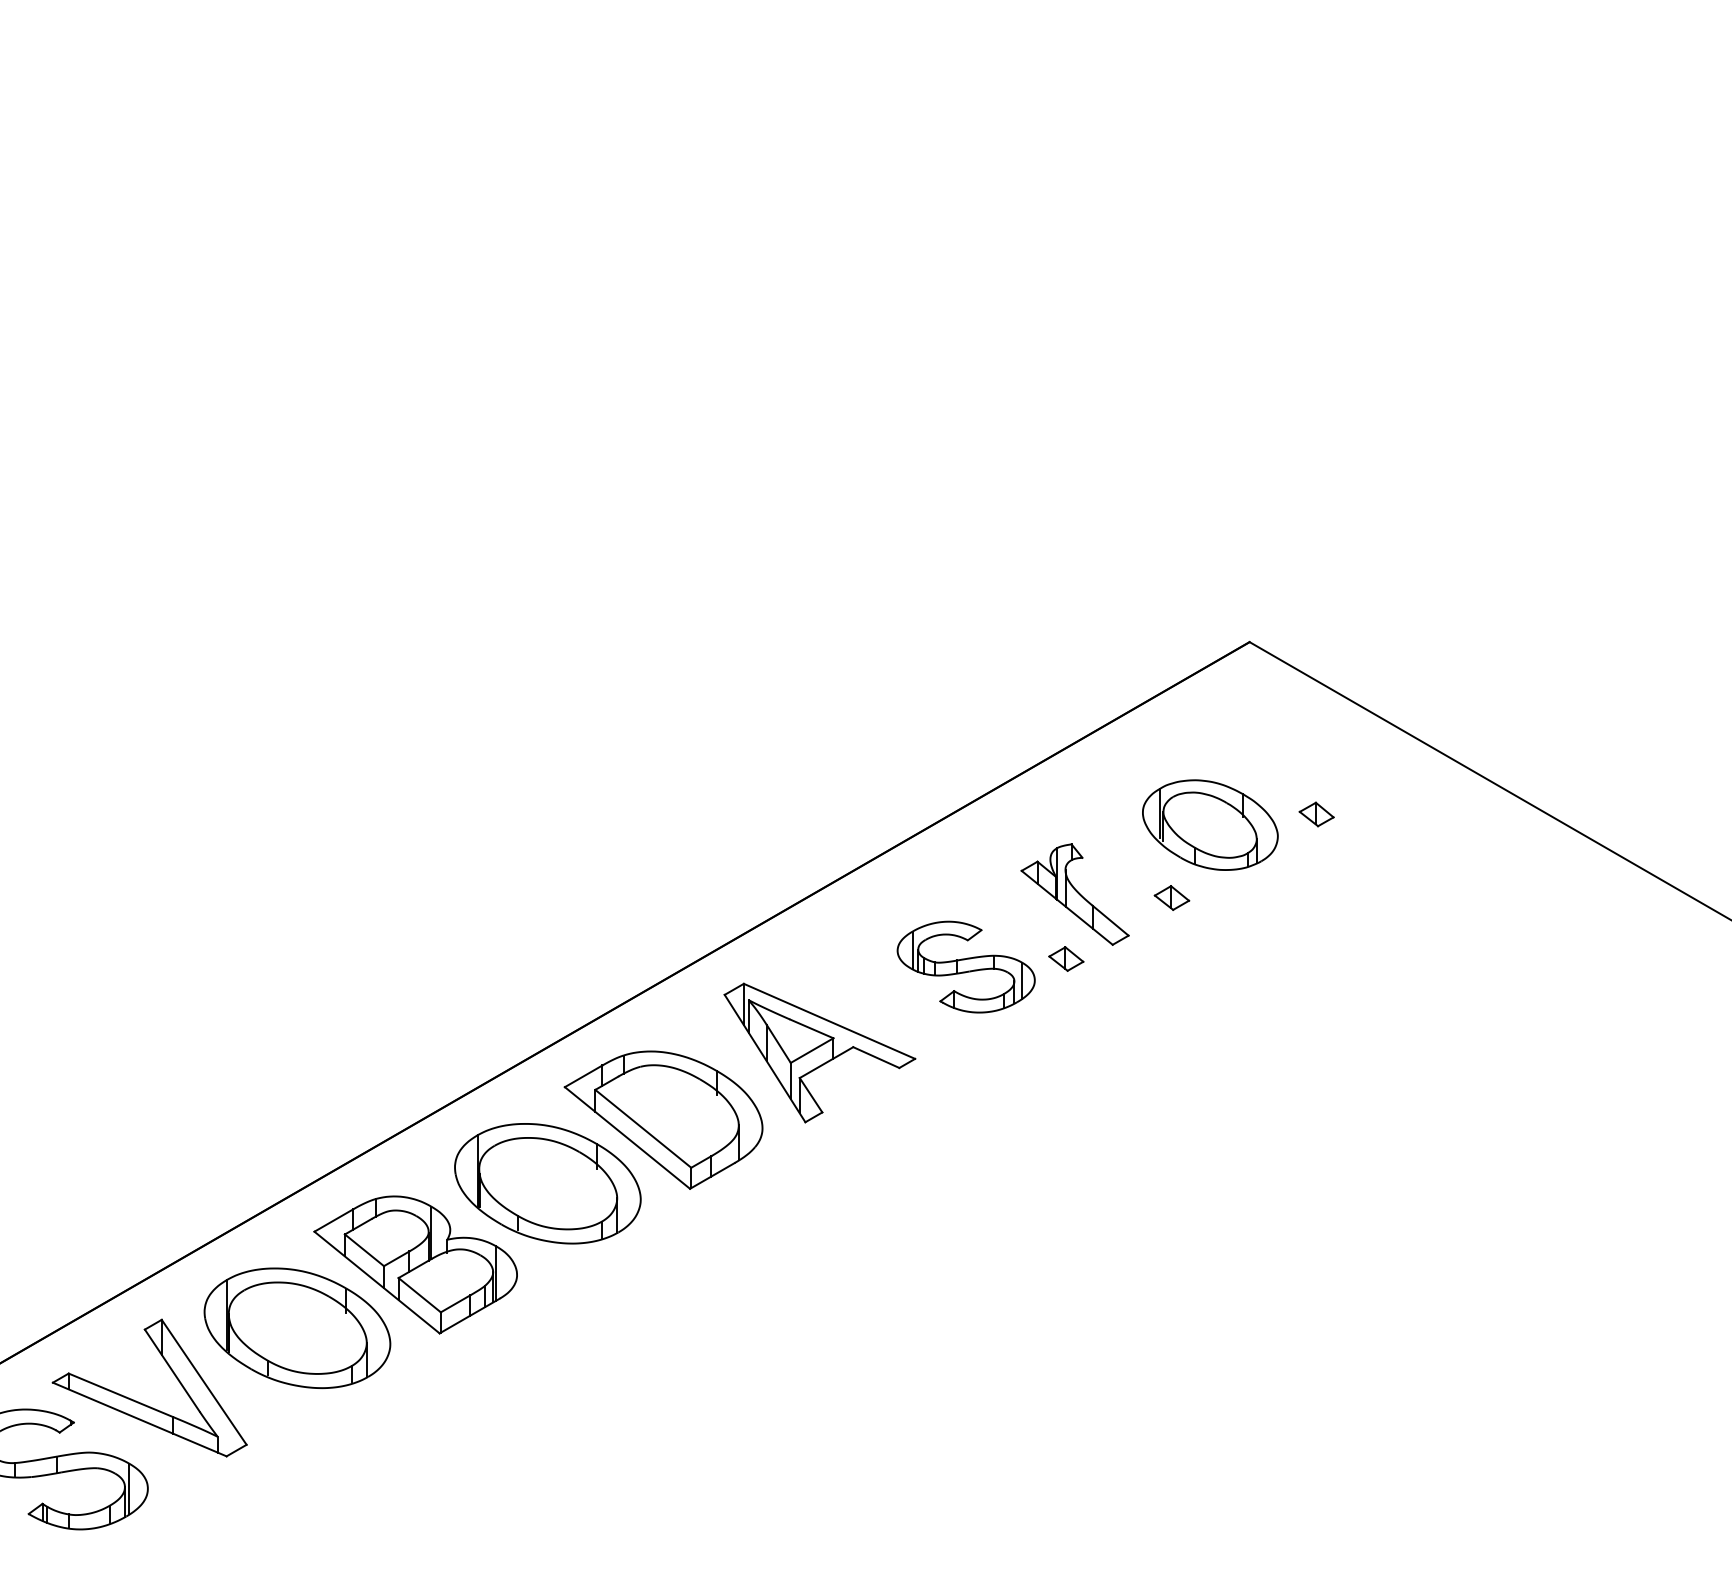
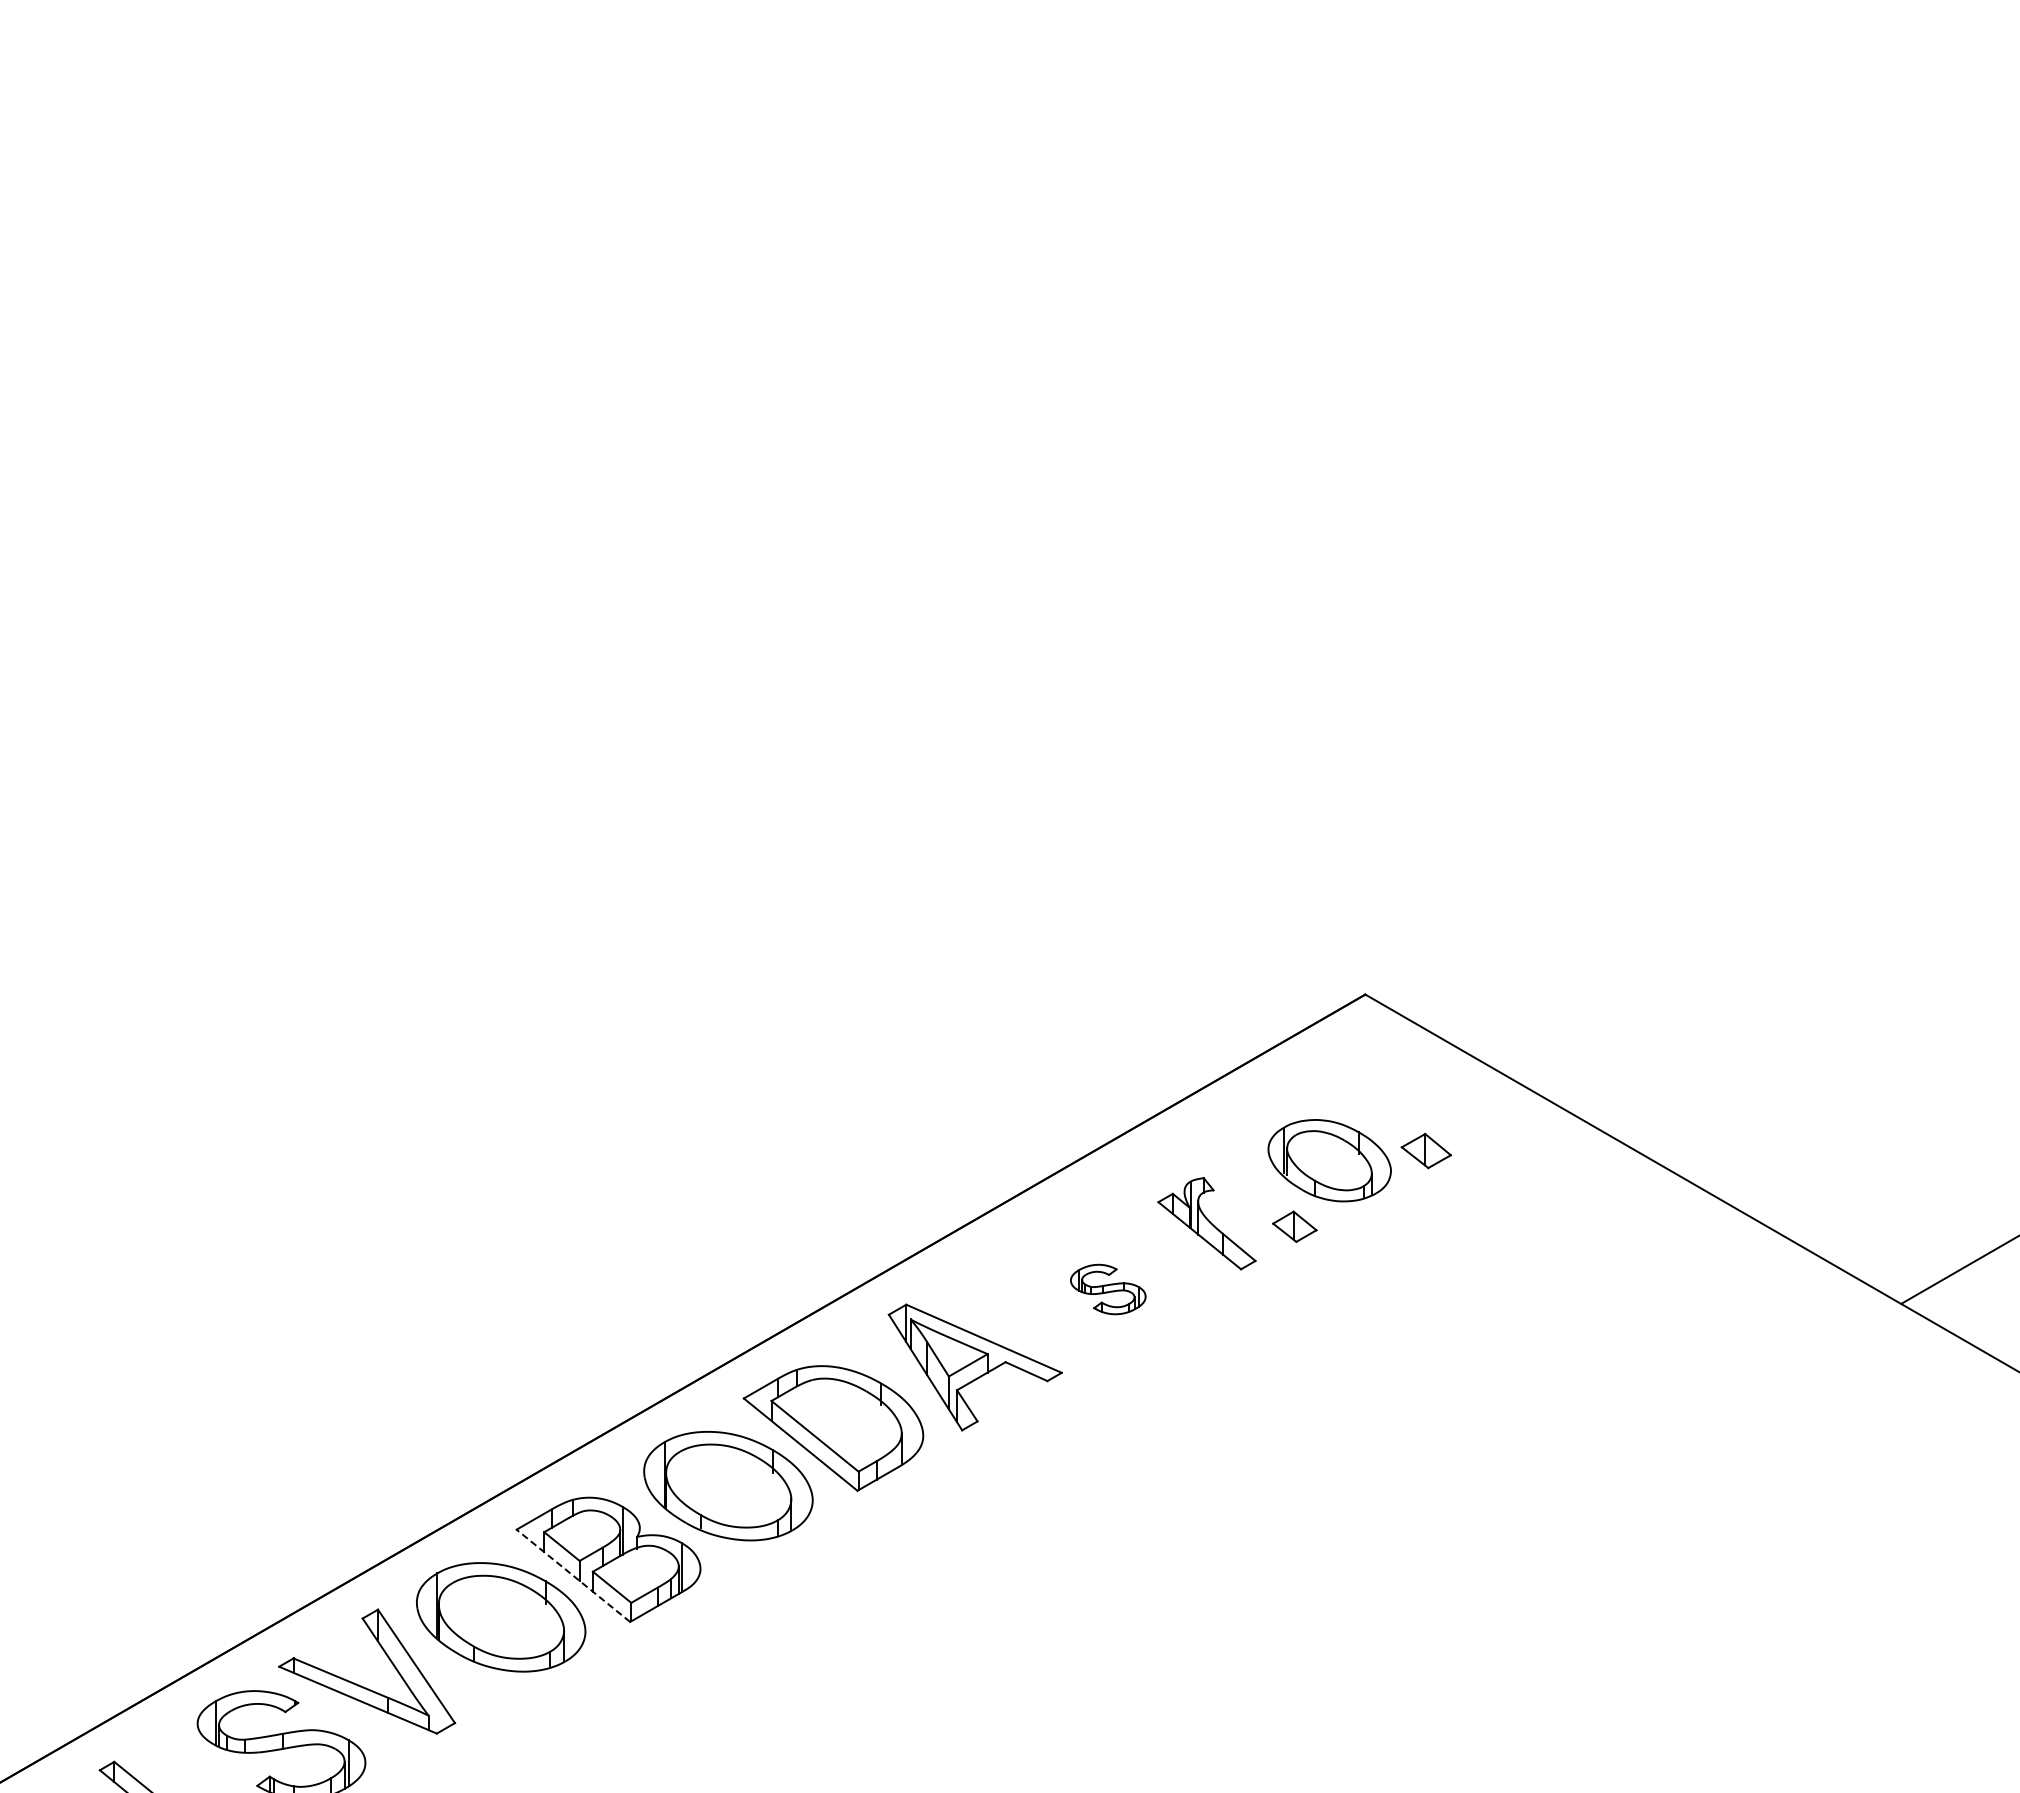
part: (1315, 813) -> (1425, 1150), size x1.6
part: (1171, 897) -> (1294, 1226), size x1.4
part: (1065, 958) -> (1198, 1281), removed
part: (966, 967) -> (1108, 1289), size x0.6
line: (377, 1282) -> (573, 1575), solid -> dashed

